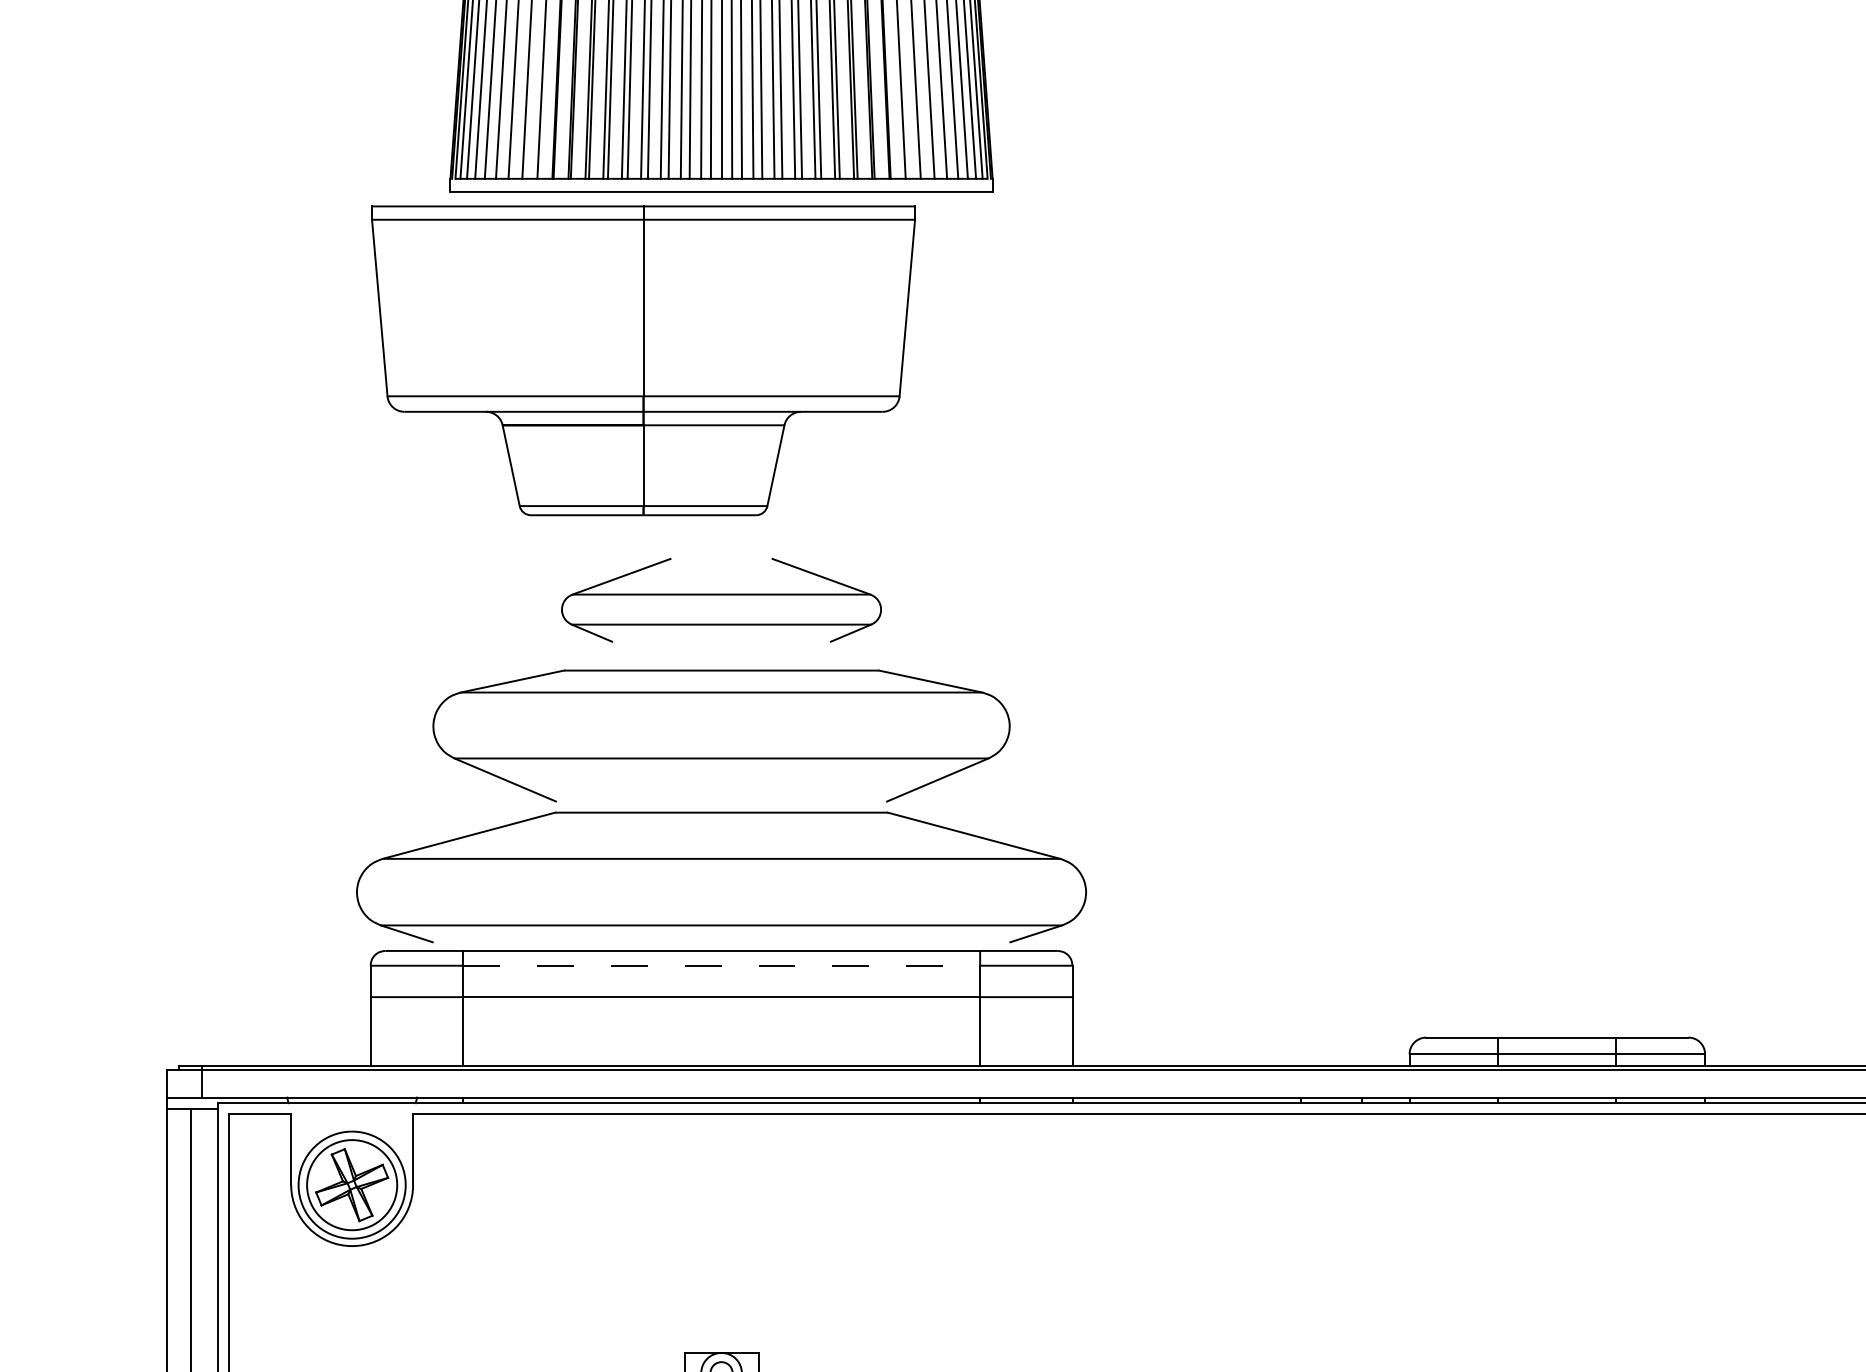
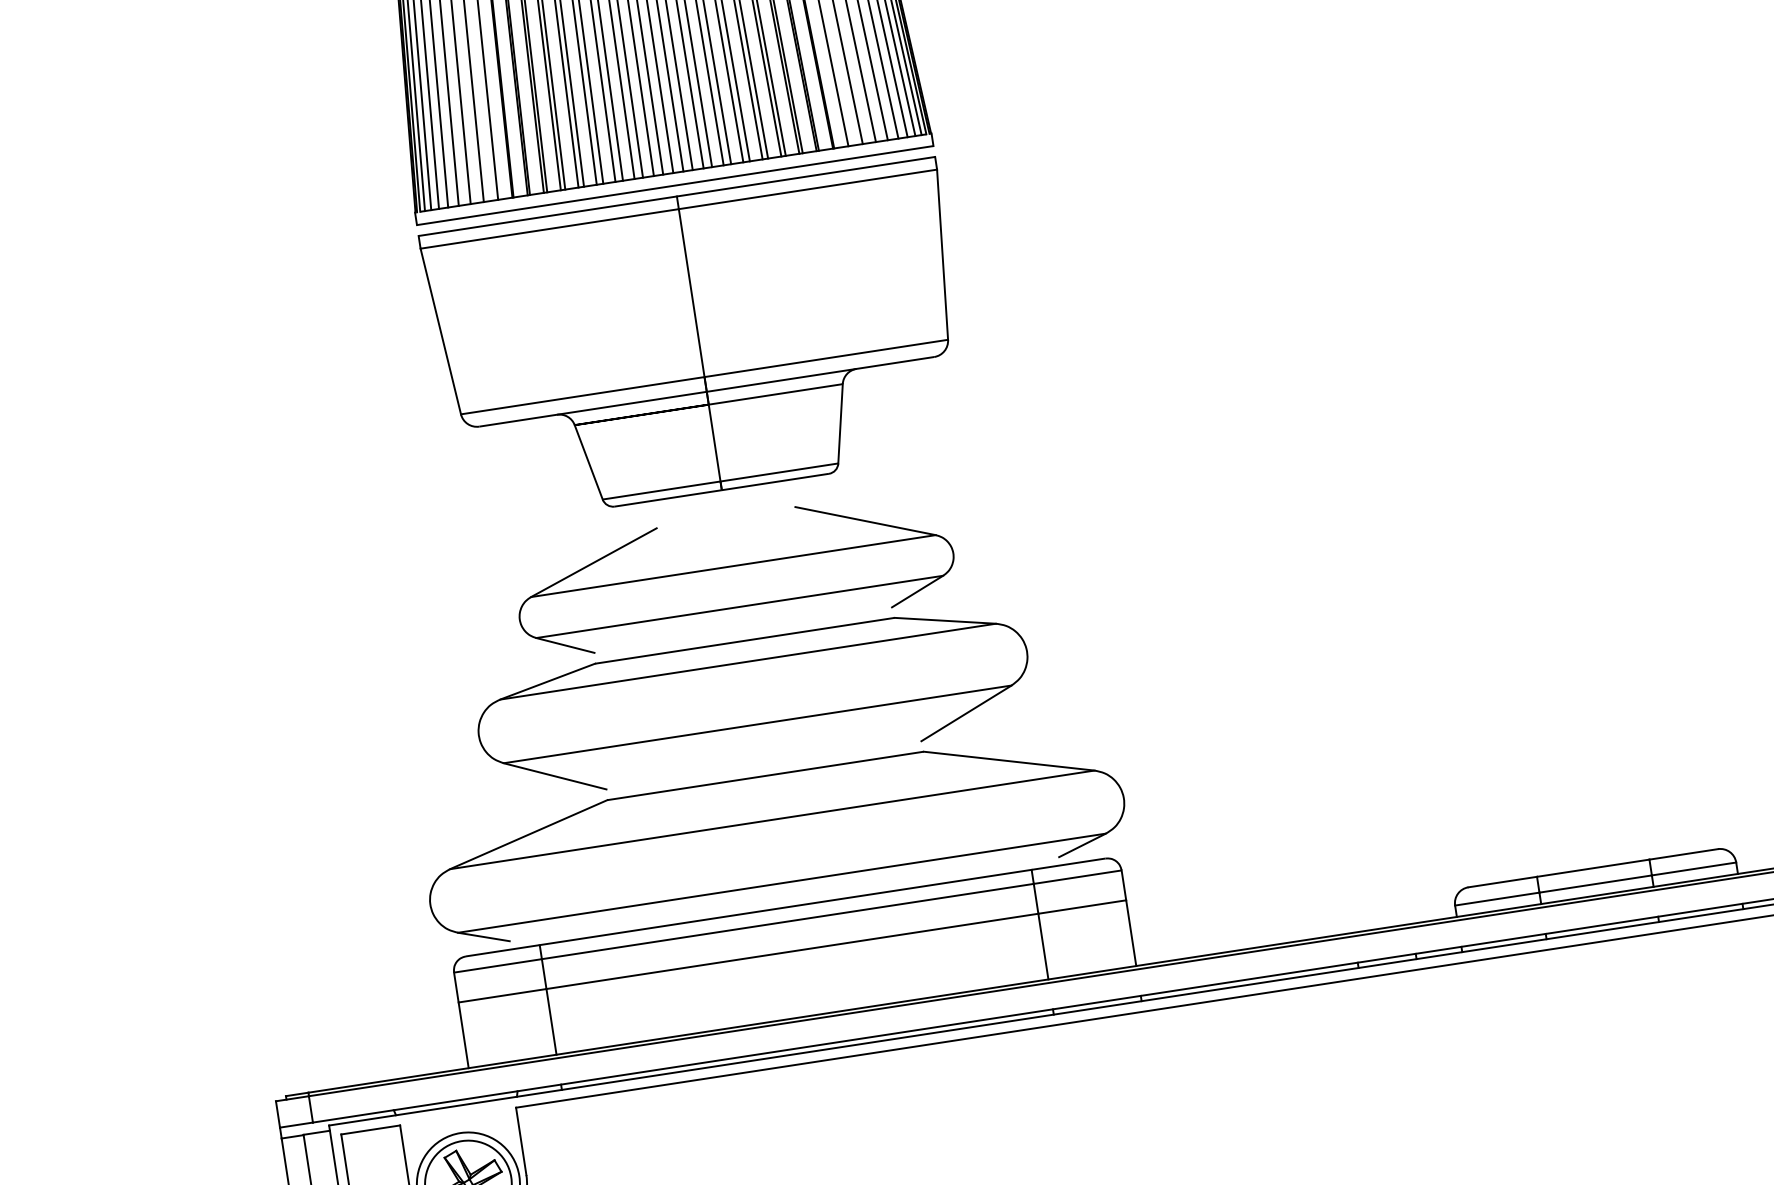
part: (643, 360) -> (699, 343), moved
part: (721, 600) -> (734, 574), size x1.43
line: (721, 965) -> (787, 921), dashed -> solid

